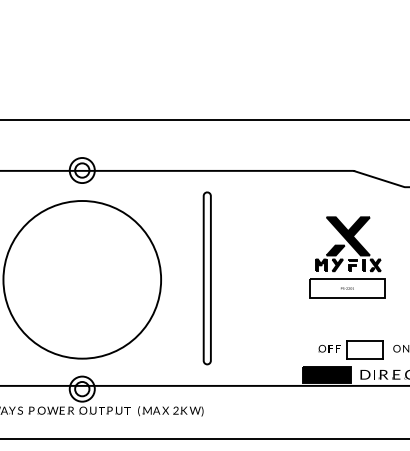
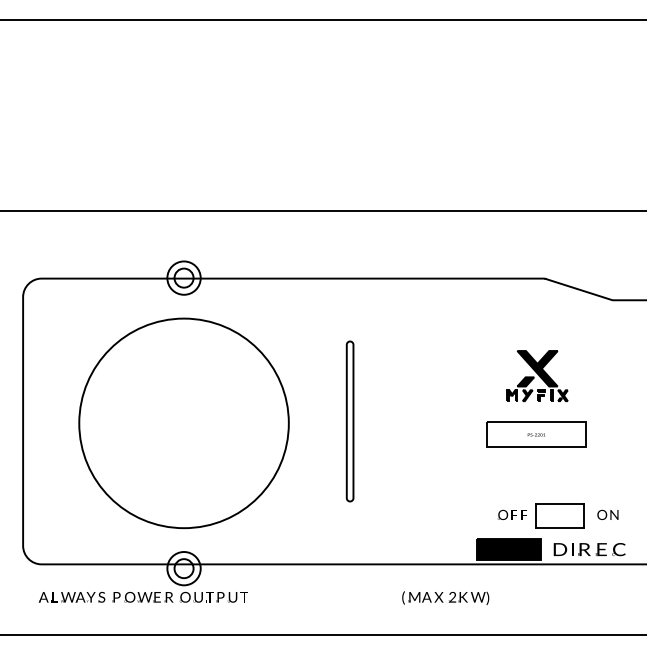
part: (348, 243) -> (537, 375), size x0.7
part: (206, 278) -> (349, 421), size x0.7
text: (170, 410) -> (445, 597), moved

